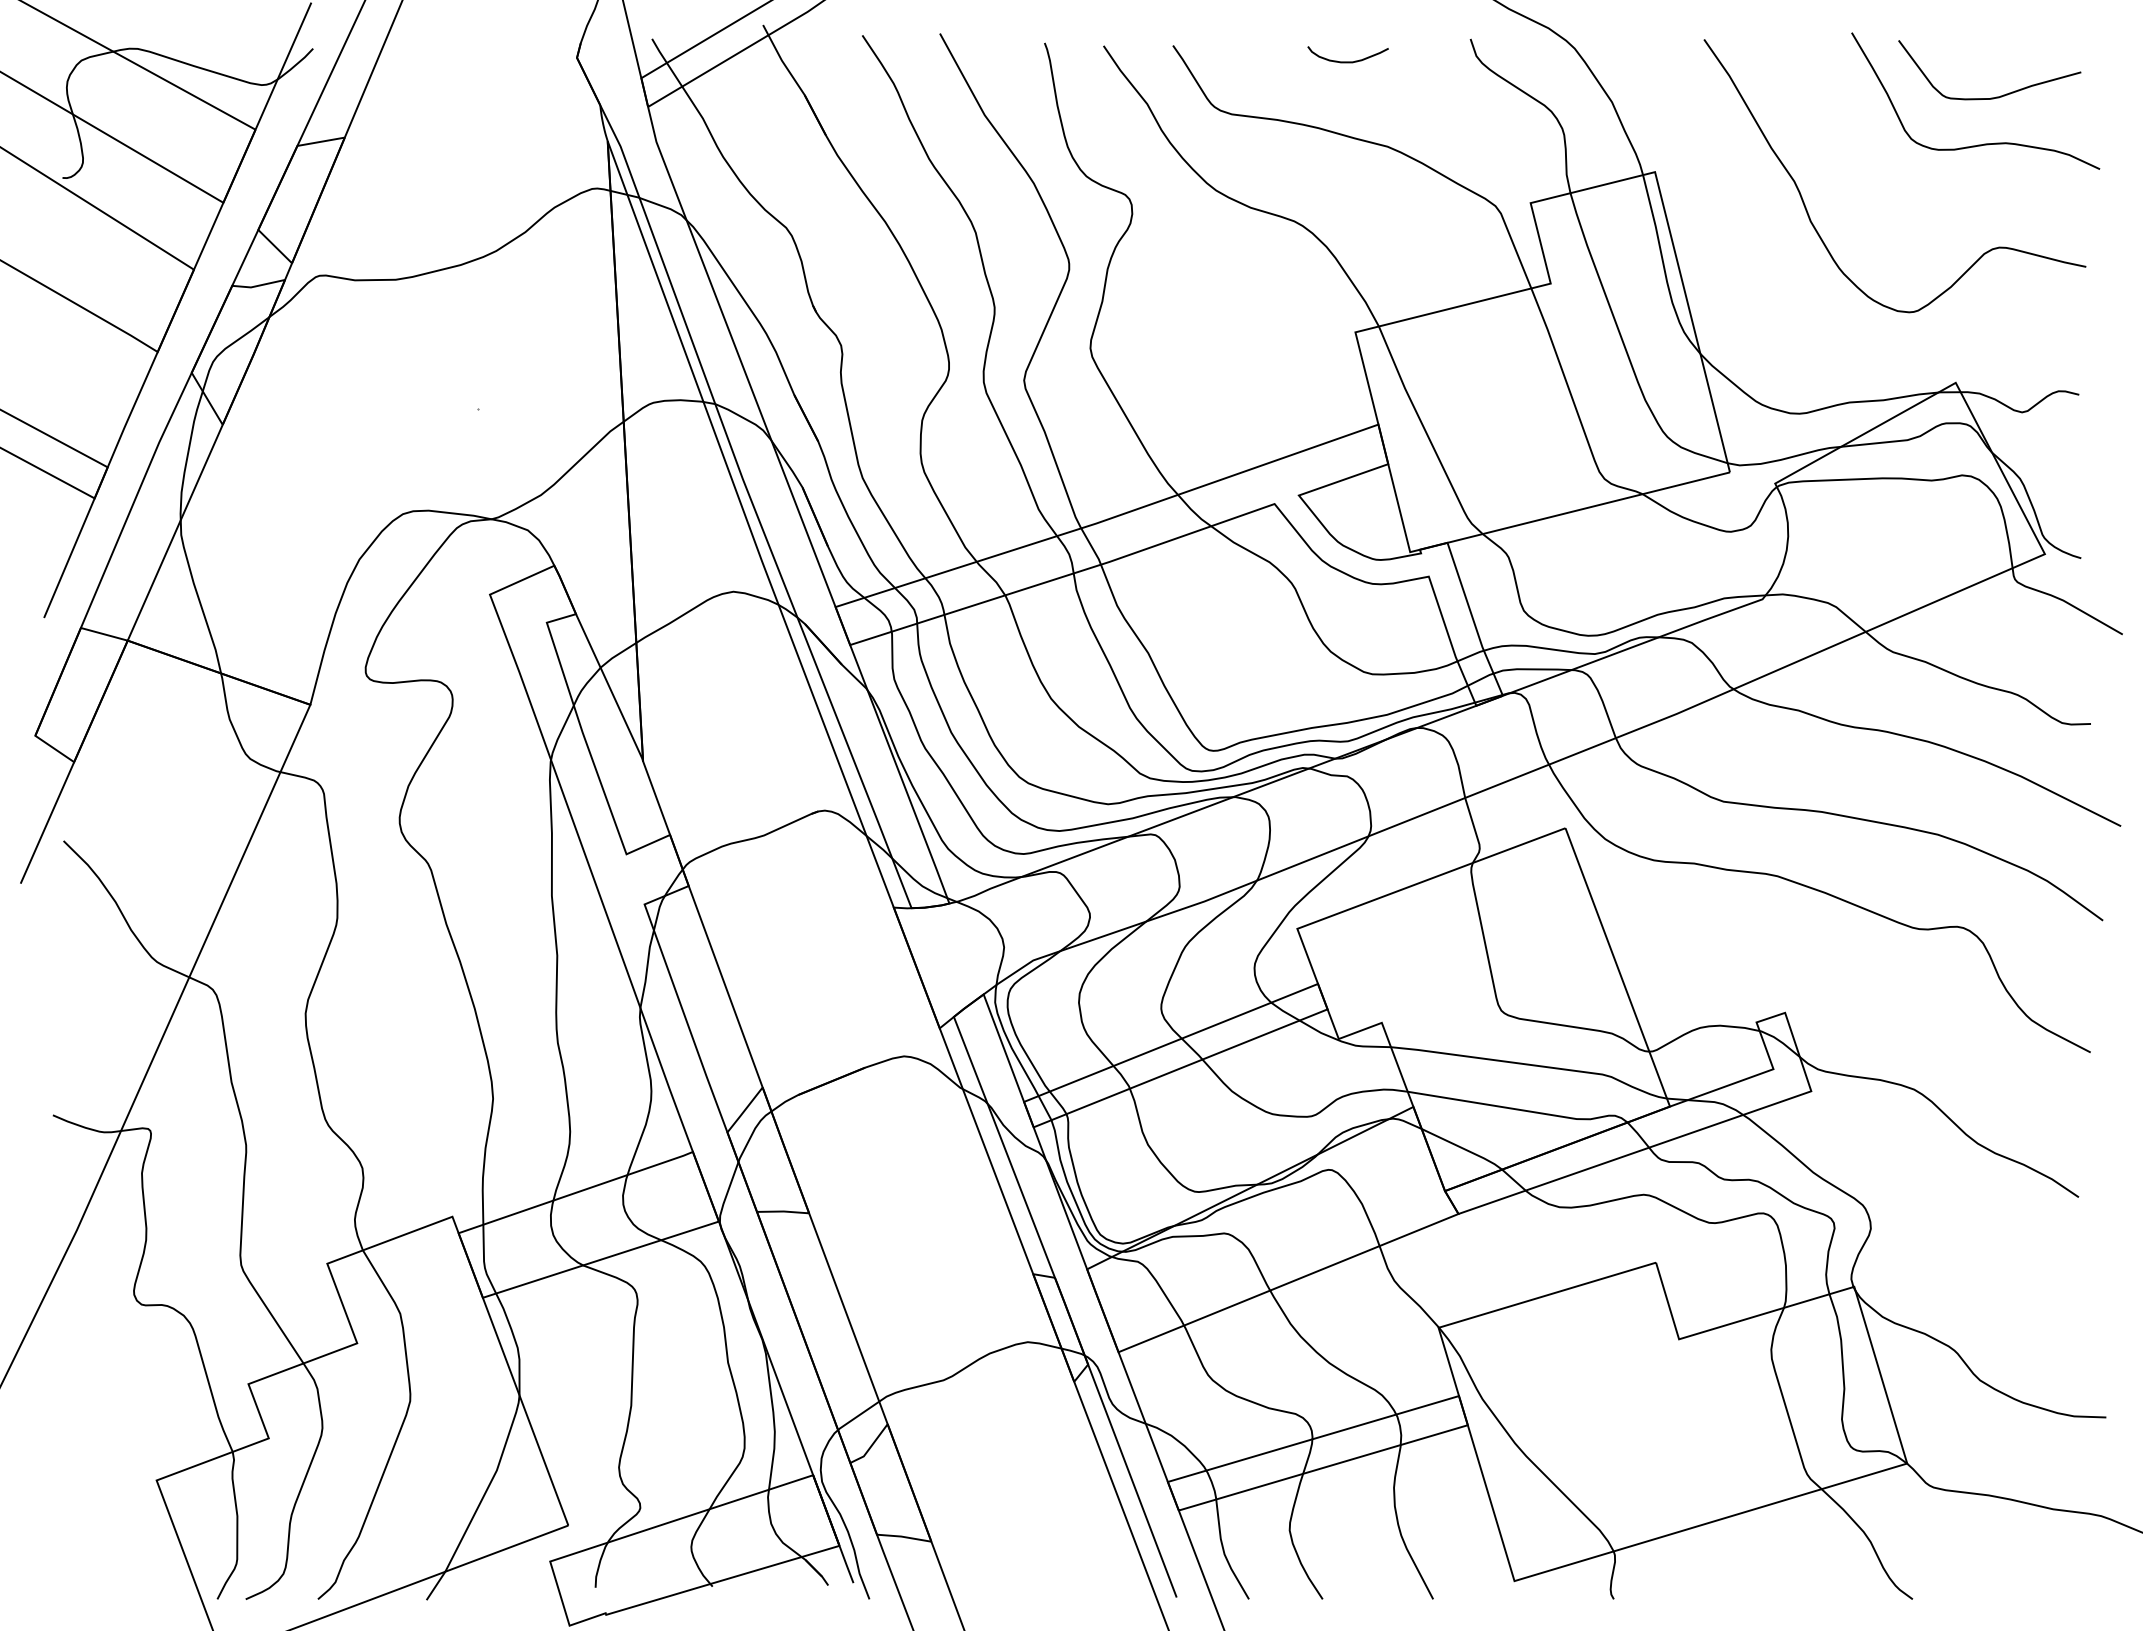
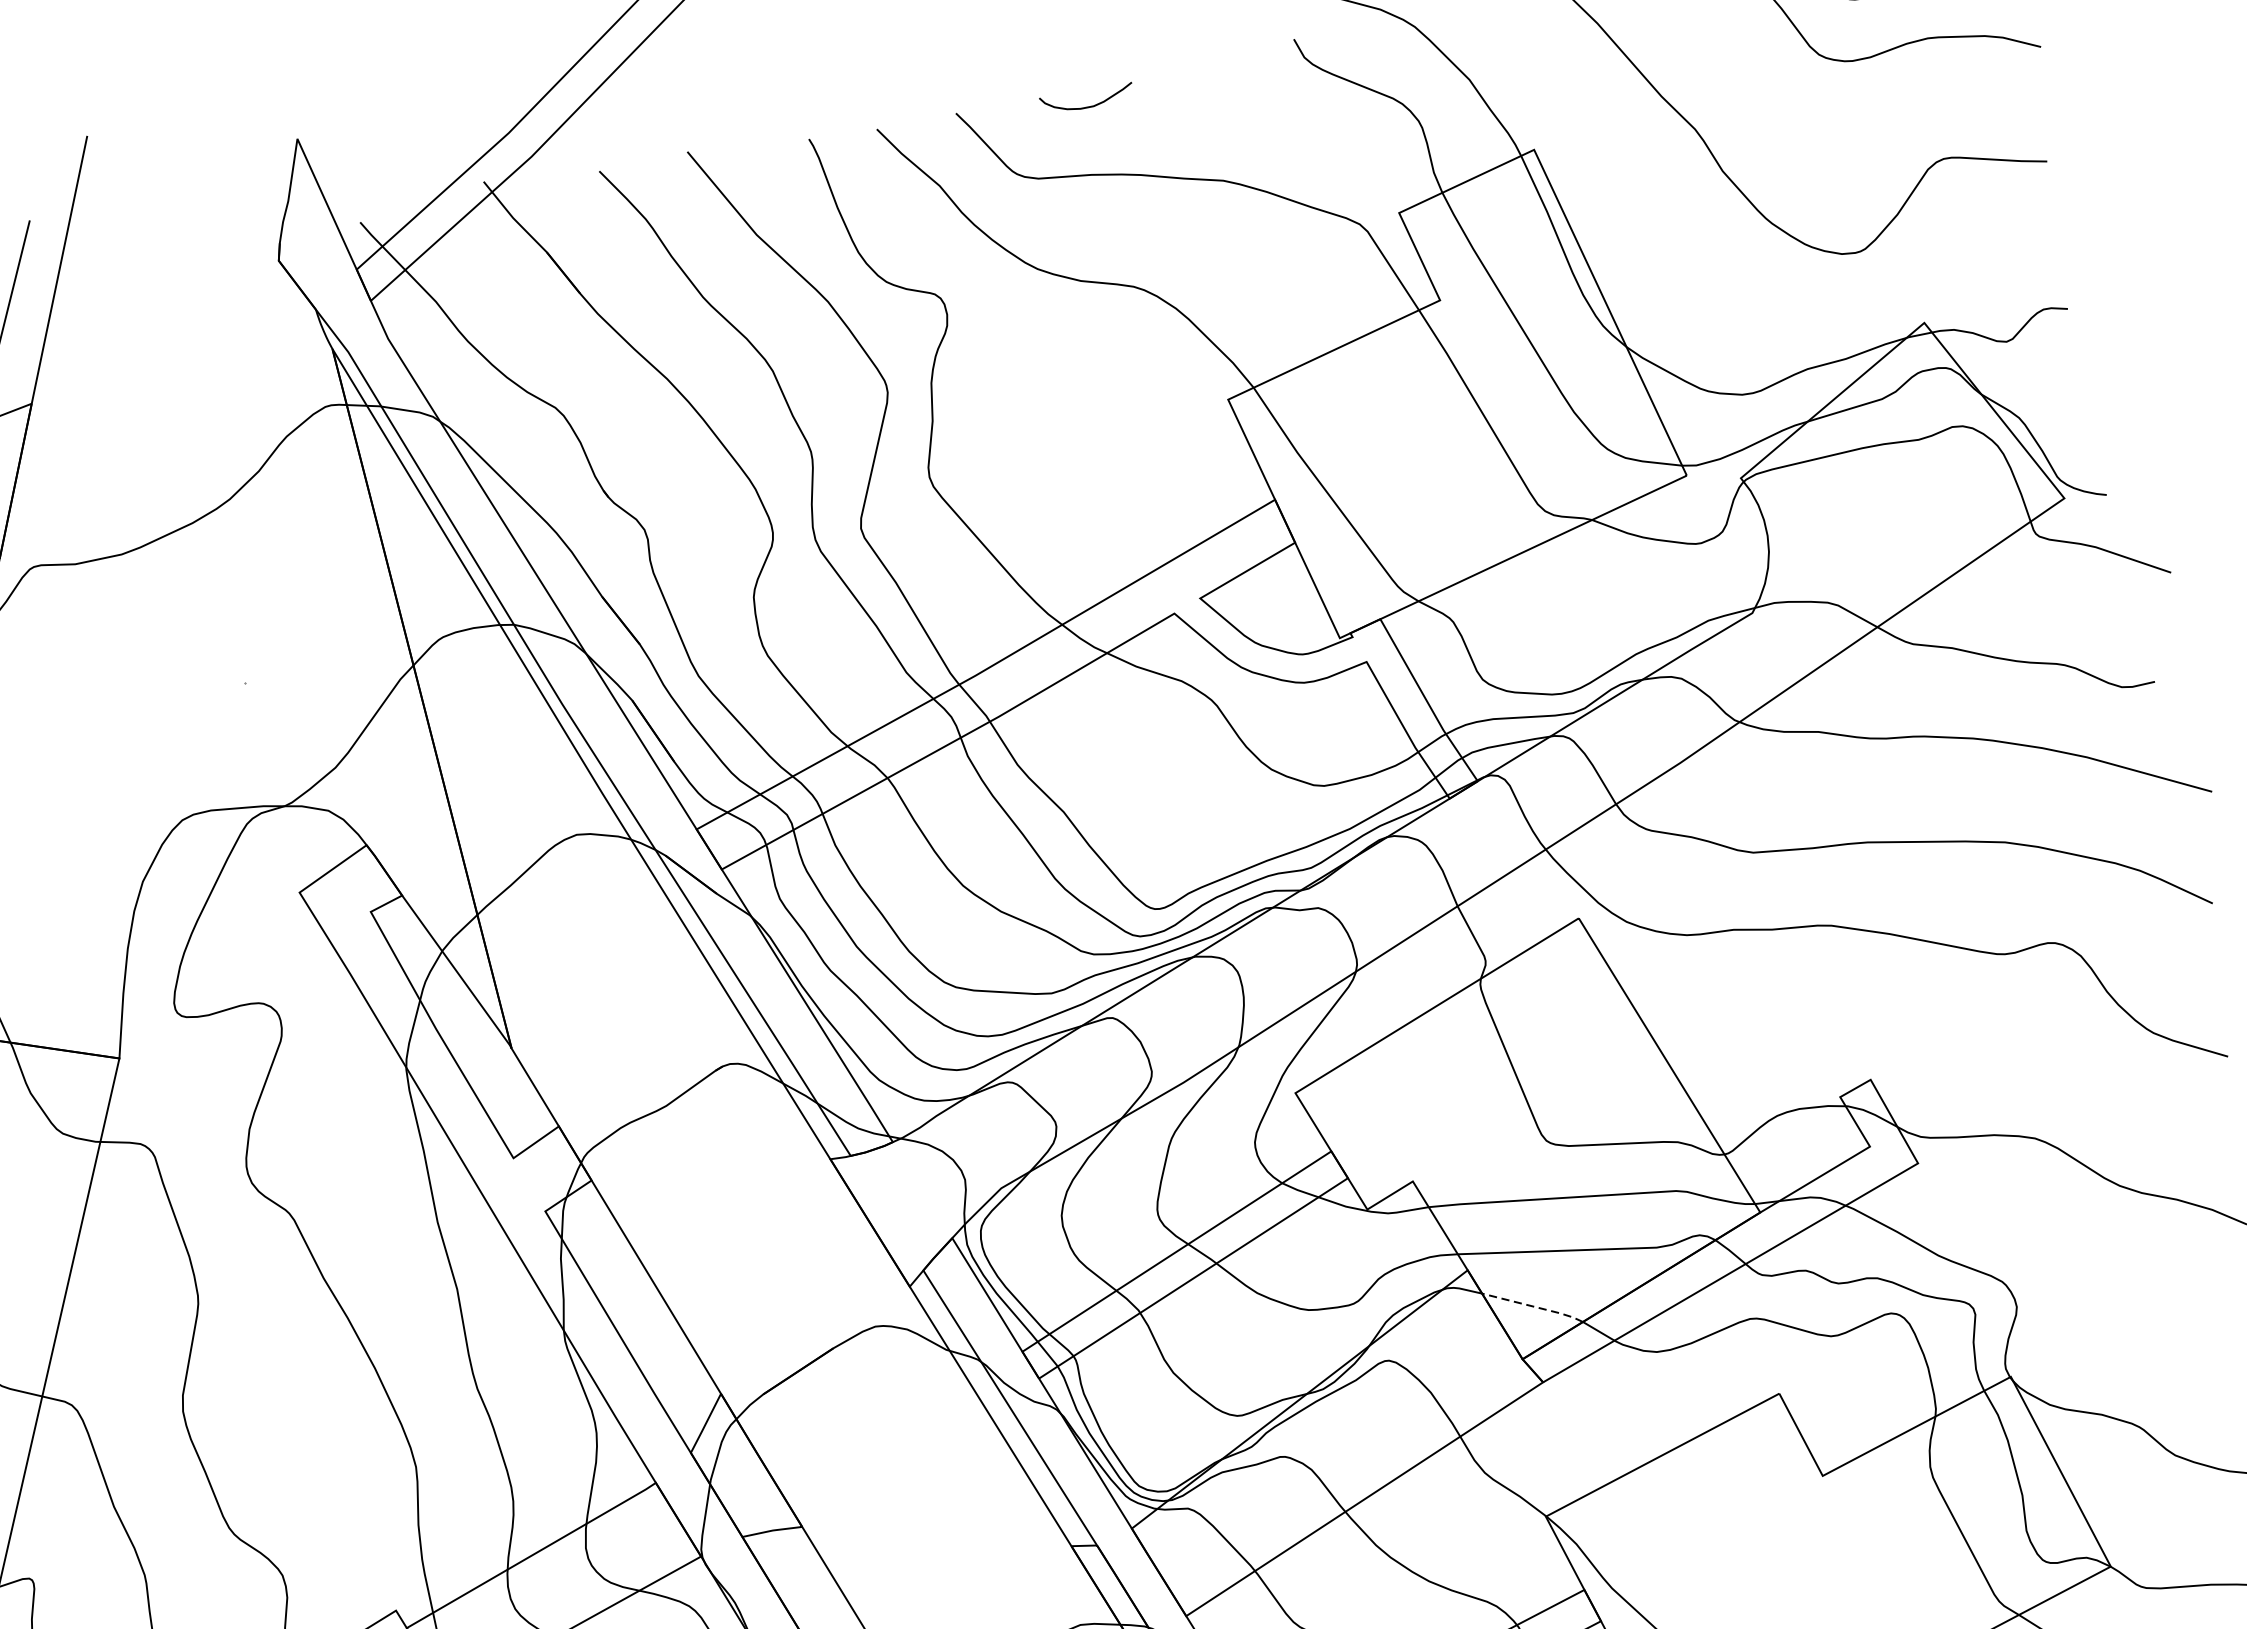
curve: (1347, 61) -> (1087, 106), moved
line: (1463, 1148) -> (1534, 1306), solid -> dashed

